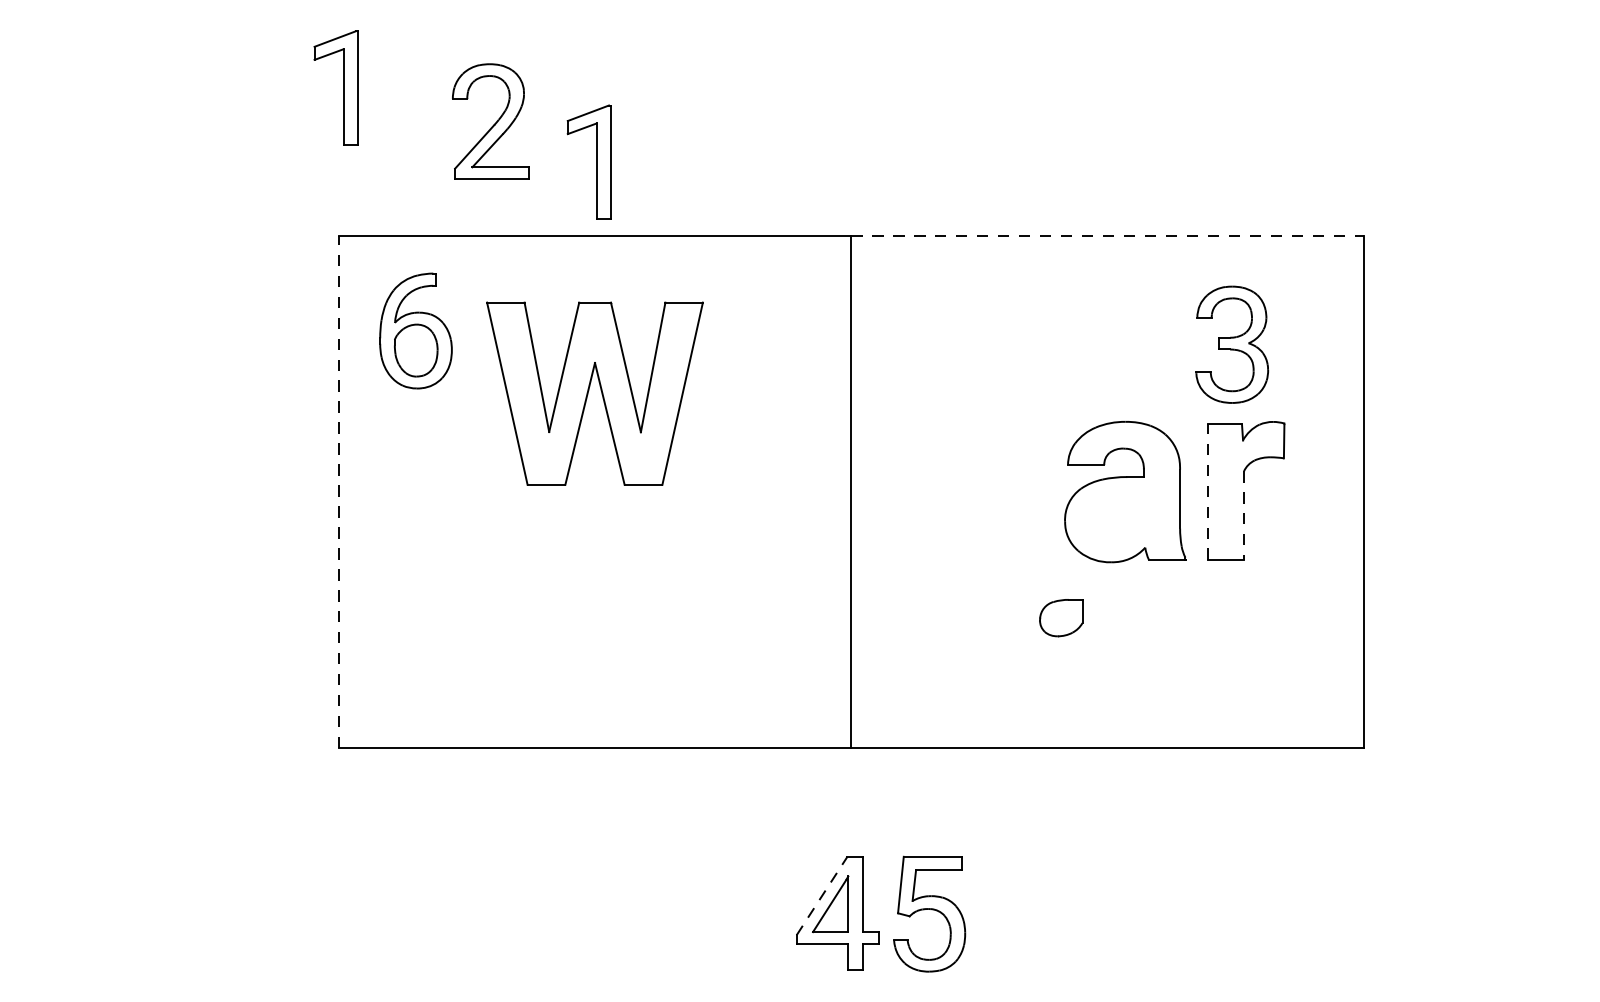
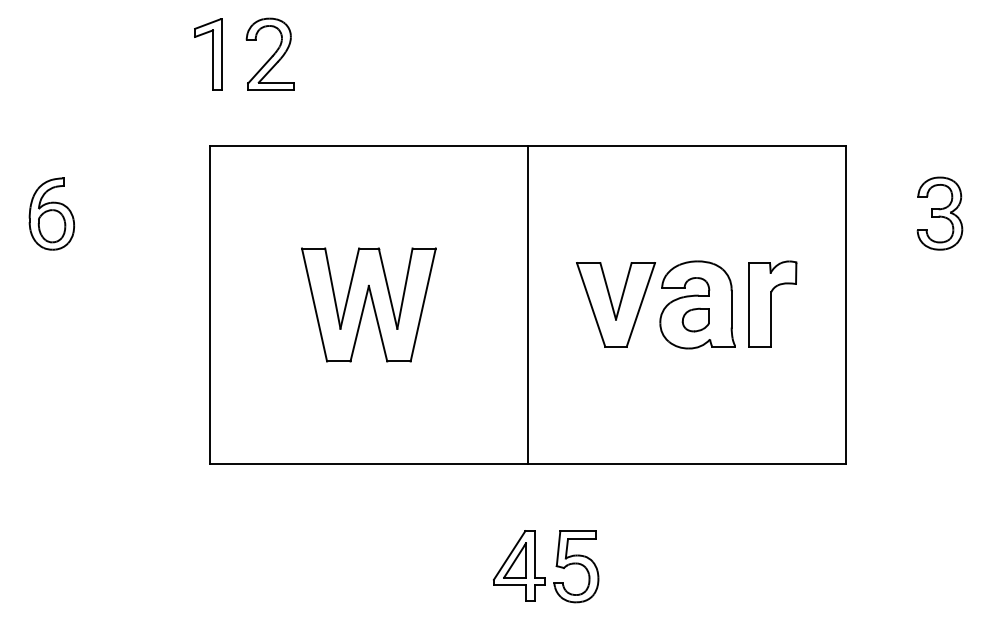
part: (489, 120) -> (269, 53), moved
part: (589, 162) -> (365, 100), removed
line: (1107, 236) -> (686, 146), dashed -> solid
part: (415, 330) -> (51, 213), moved
part: (1231, 344) -> (939, 213), moved
part: (594, 392) -> (368, 304), moved
line: (337, 491) -> (209, 304), dashed -> solid
part: (992, 491) -> (615, 304), added
line: (1207, 491) -> (748, 304), dashed -> solid
line: (1244, 515) -> (771, 319), dashed -> solid
part: (1060, 617) -> (695, 319), moved
line: (821, 896) -> (509, 555), dashed -> solid

